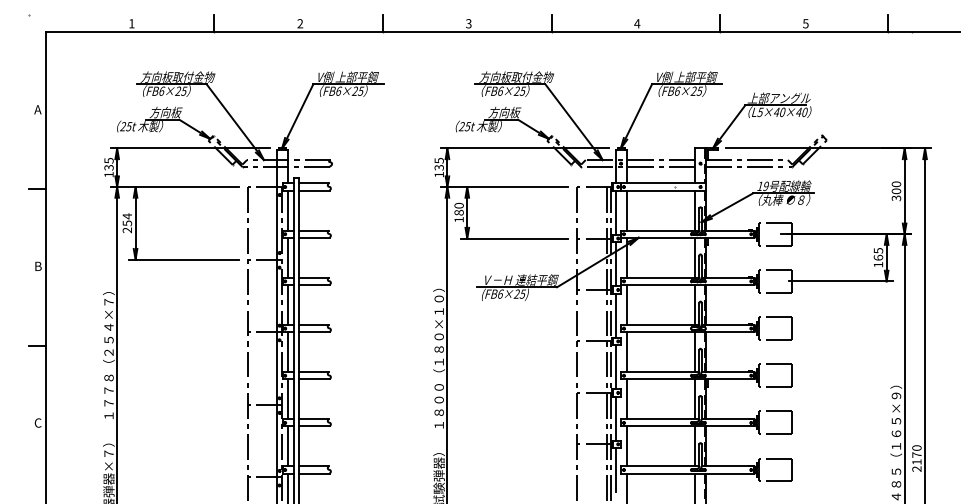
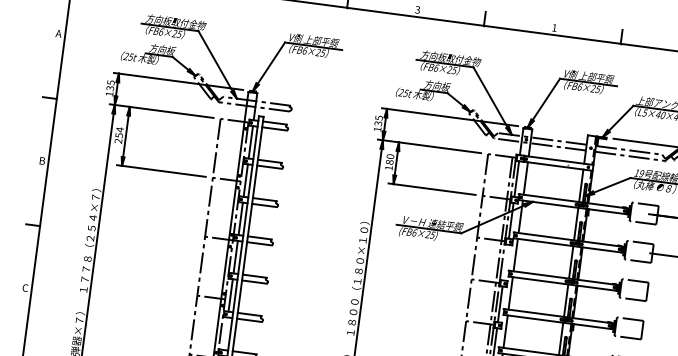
text: (637, 23) -> (554, 27), 4 -> 1
line: (615, 315) -> (505, 262), removed
line: (287, 446) -> (225, 333), removed

